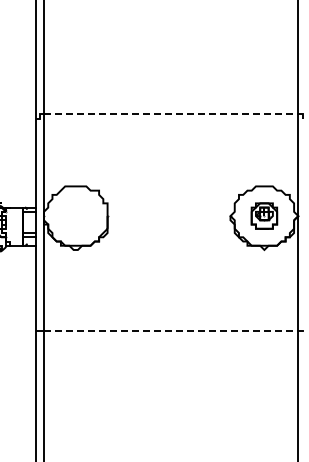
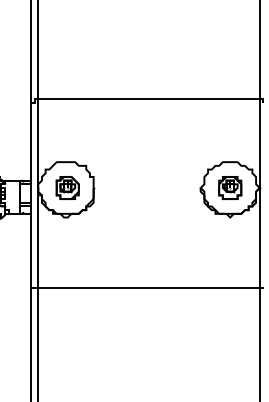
line: (171, 114) -> (149, 99), dashed -> solid
part: (77, 215) -> (67, 187), added
line: (171, 330) -> (149, 287), dashed -> solid

